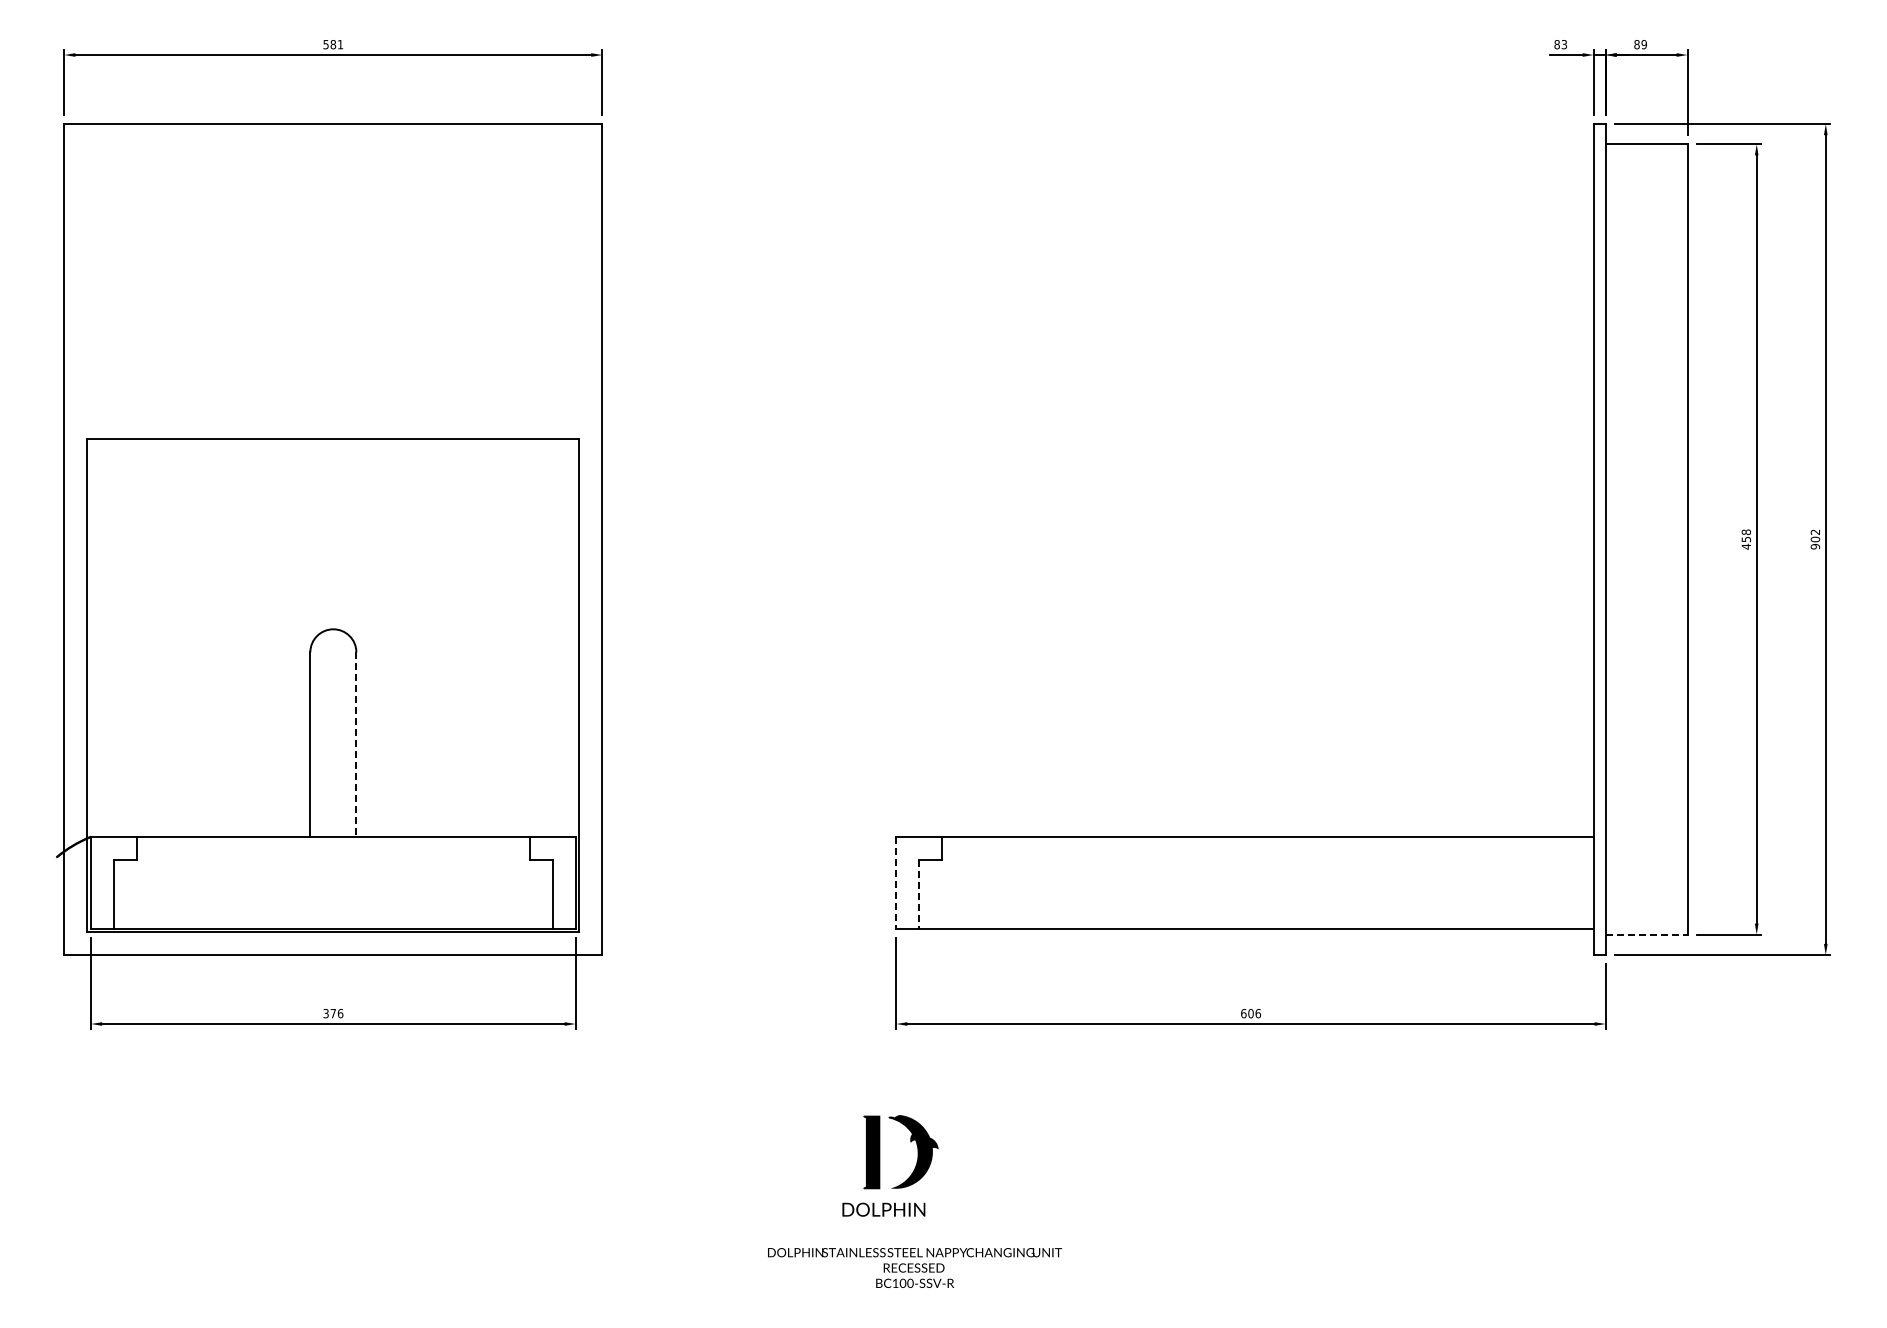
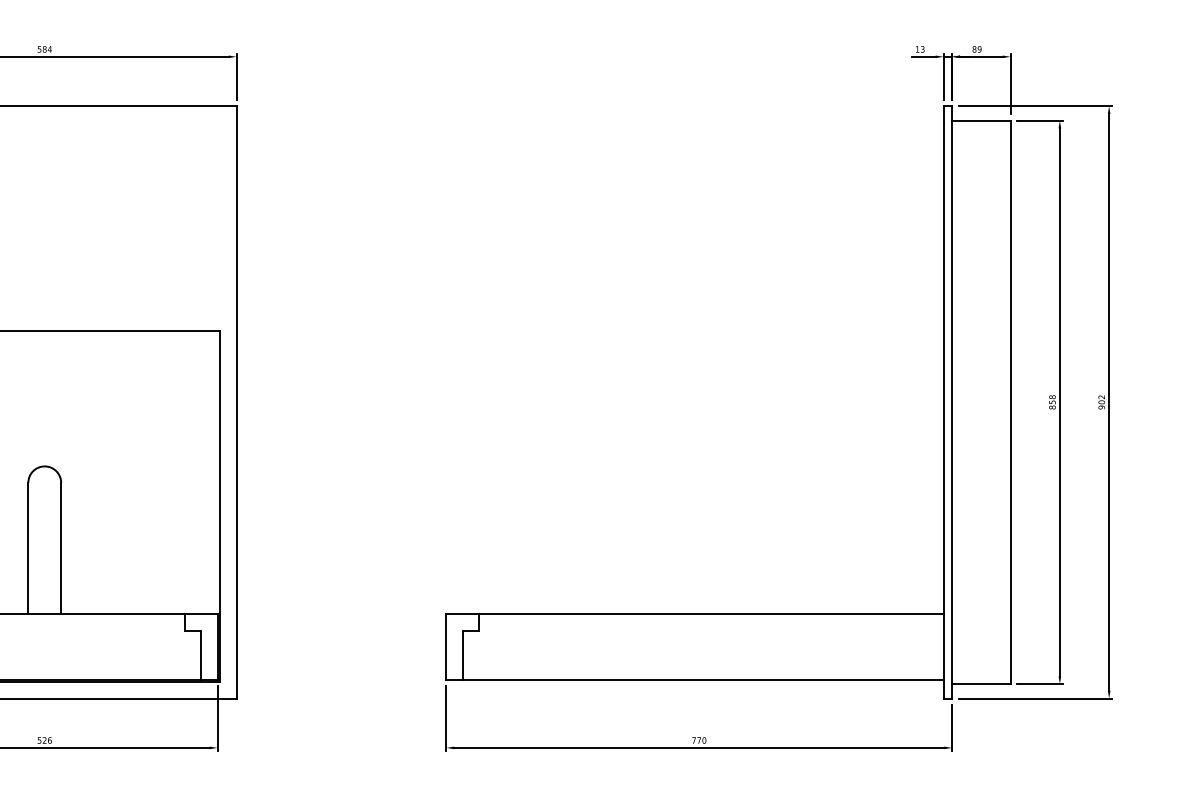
text: (340, 44) -> (49, 49), 581 -> 584
text: (1556, 44) -> (917, 49), 83 -> 13
text: (1746, 546) -> (1052, 407), 458 -> 858
line: (356, 744) -> (61, 548), dashed -> solid
line: (896, 883) -> (446, 647), dashed -> solid
line: (919, 894) -> (462, 655), dashed -> solid
line: (1646, 934) -> (981, 684), dashed -> solid
text: (329, 1013) -> (42, 740), 376 -> 526
text: (1251, 1013) -> (699, 740), 606 -> 770

